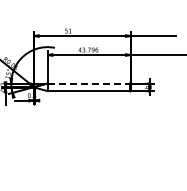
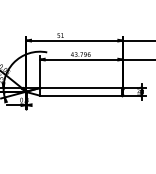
line: (89, 83) -> (81, 88), dashed -> solid

